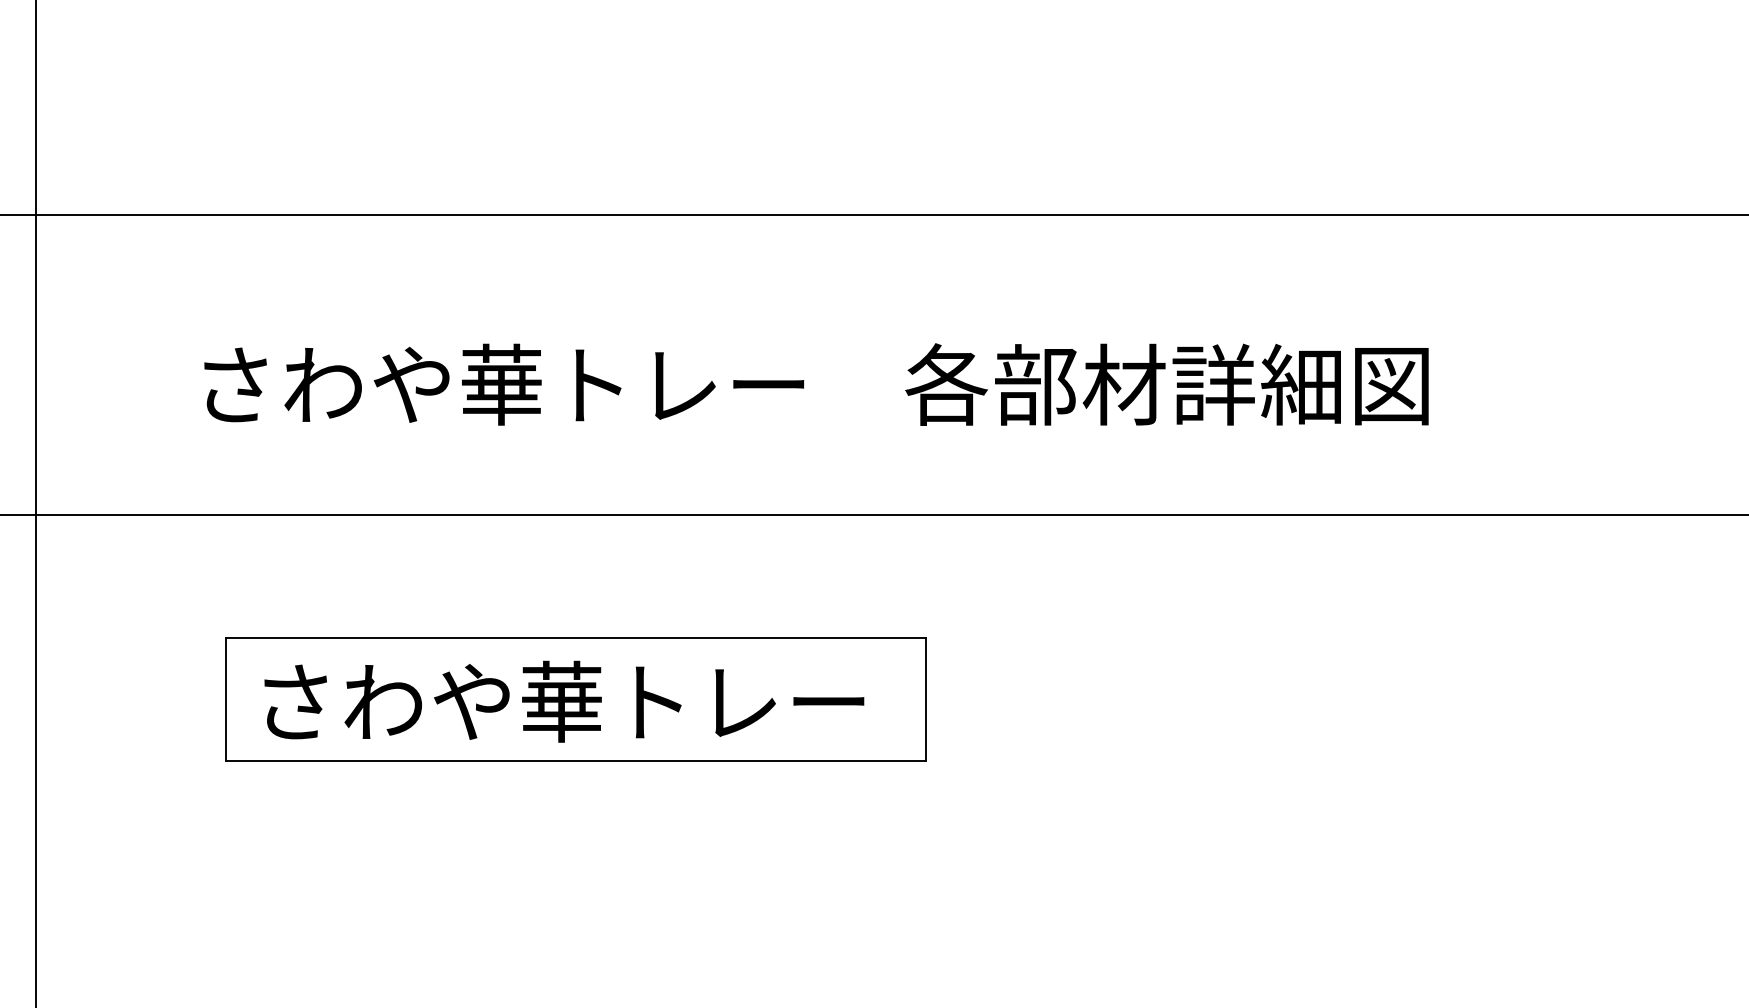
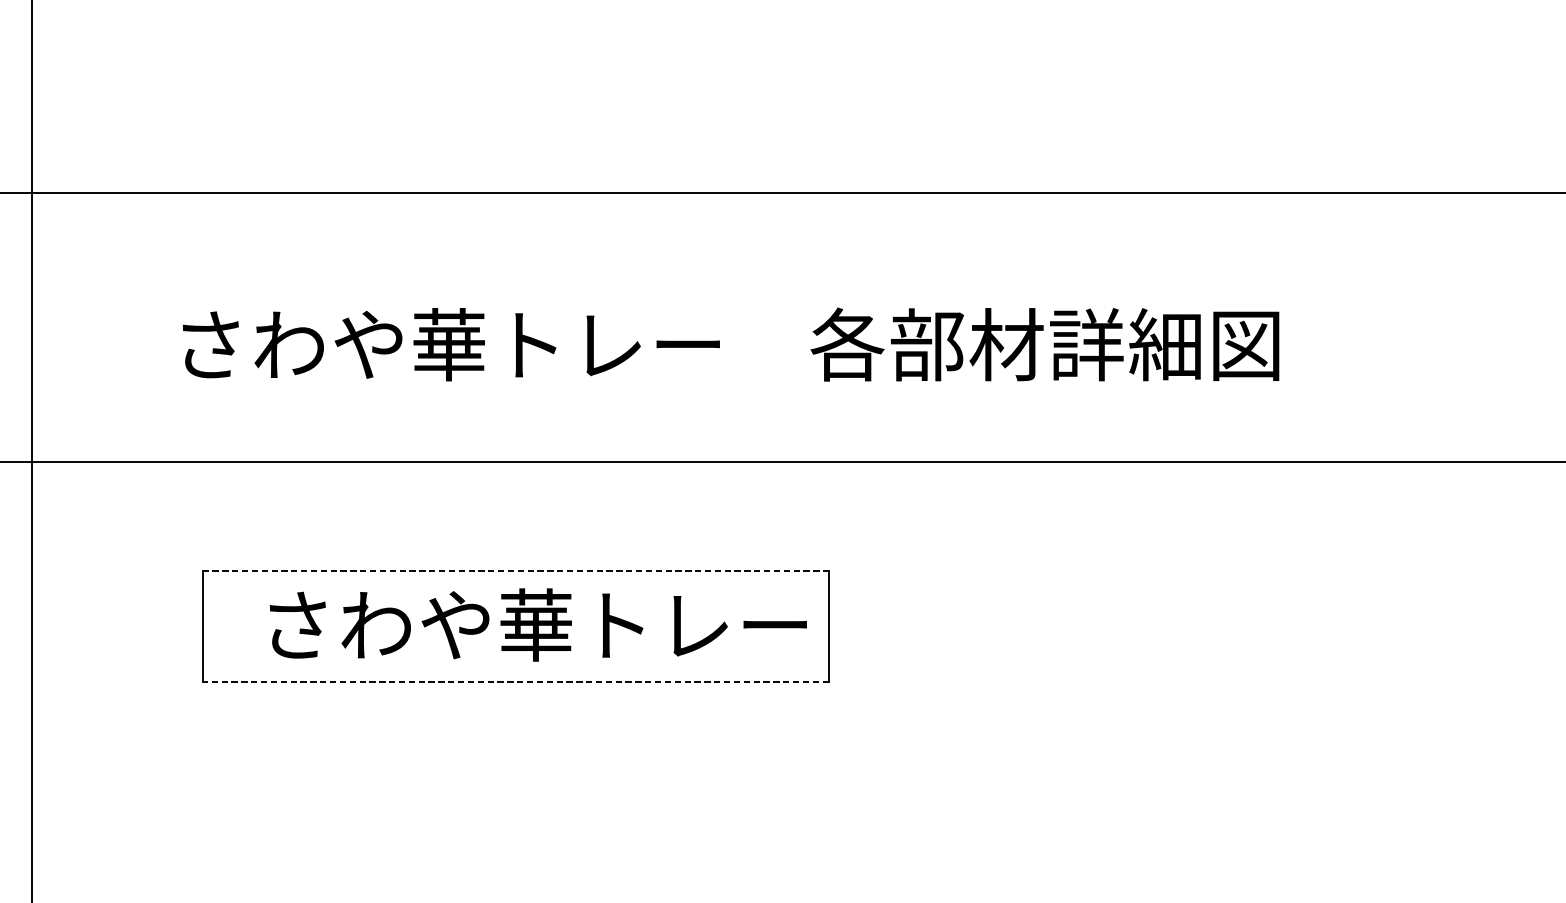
line: (575, 637) -> (515, 571), solid -> dashed
text: (564, 701) -> (538, 624), moved
line: (575, 761) -> (515, 682), solid -> dashed

